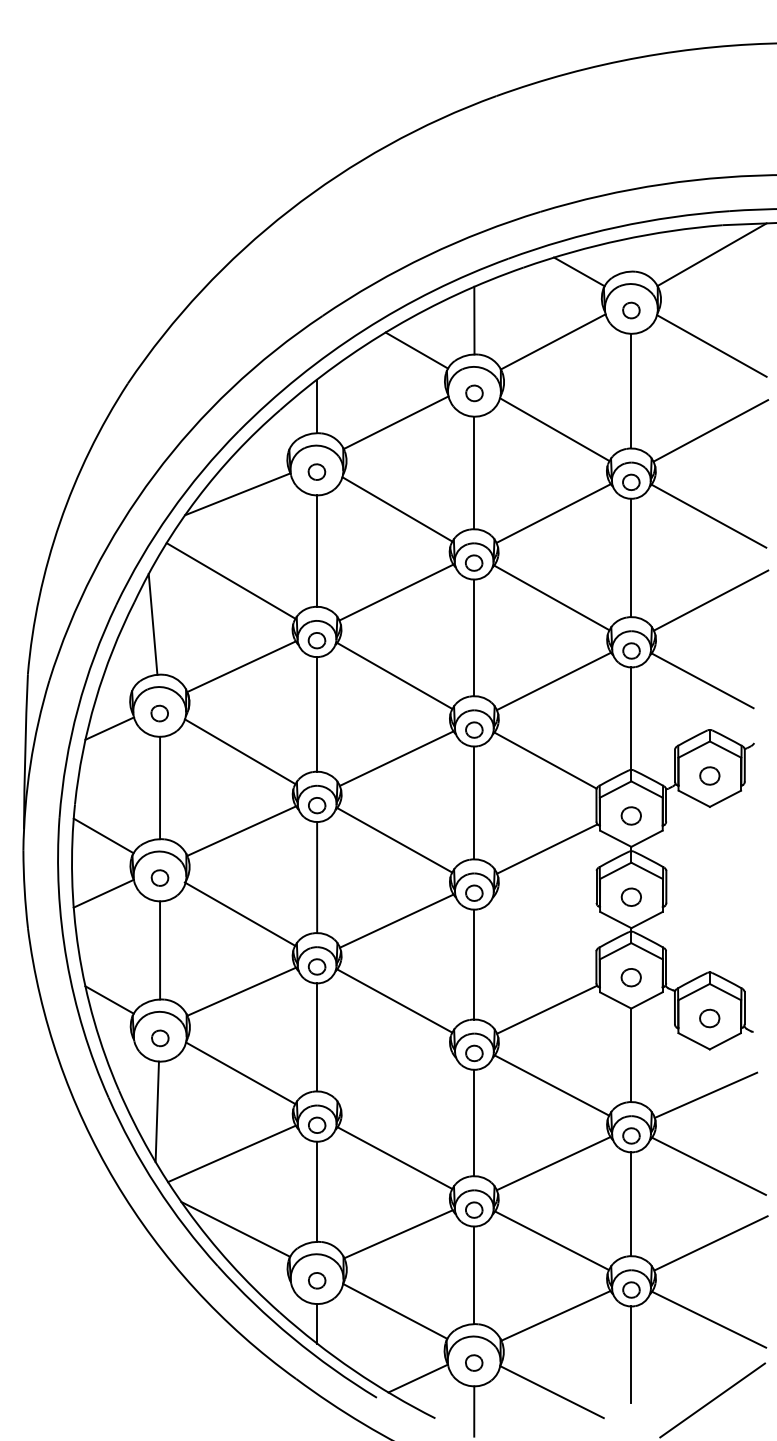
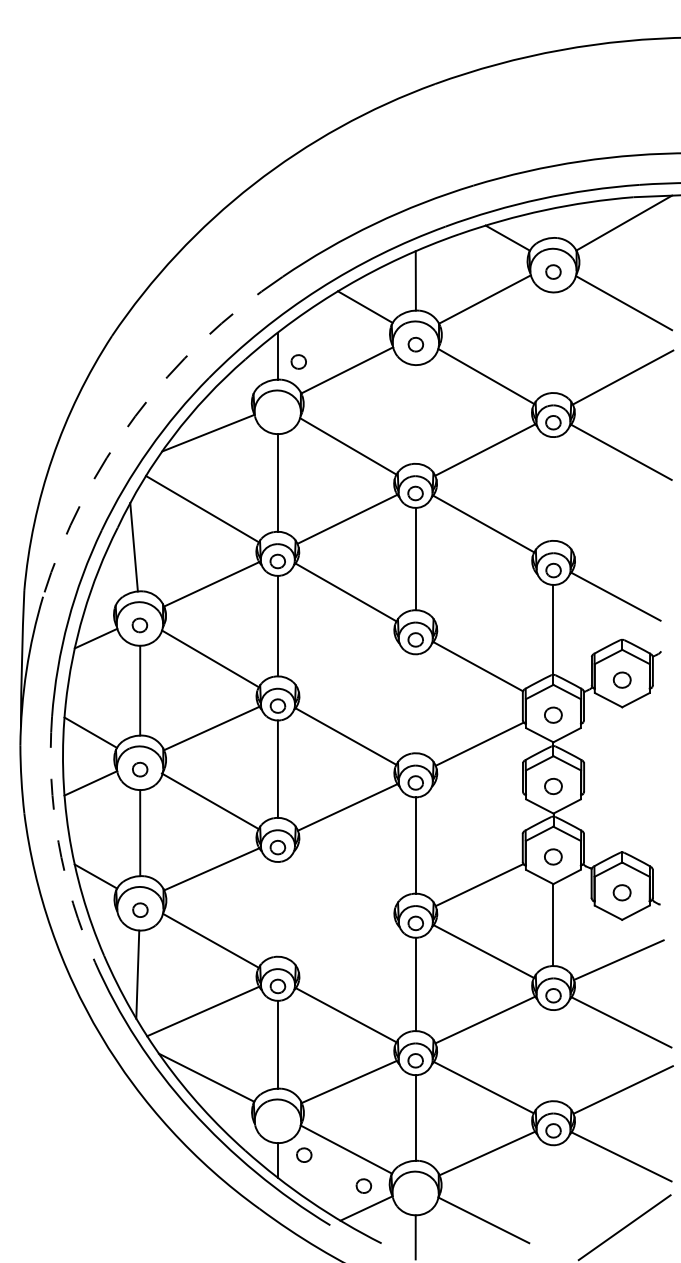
line: (631, 390) -> (553, 342), removed
part: (316, 471) -> (298, 361), moved
line: (474, 472) -> (415, 414), removed
arc: (154, 474) -> (135, 415), solid -> dashed
line: (631, 557) -> (553, 488), removed
line: (710, 600) -> (622, 526), removed
line: (553, 681) -> (485, 597), removed
line: (396, 758) -> (347, 664), removed
line: (474, 802) -> (415, 703), removed
arc: (66, 960) -> (58, 841), solid -> dashed
line: (394, 1000) -> (345, 877), removed
line: (317, 1037) -> (278, 909), removed
line: (631, 1204) -> (553, 1055), removed
part: (317, 1280) -> (304, 1154), moved
line: (631, 1354) -> (553, 1187), removed
part: (474, 1362) -> (364, 1185), moved

